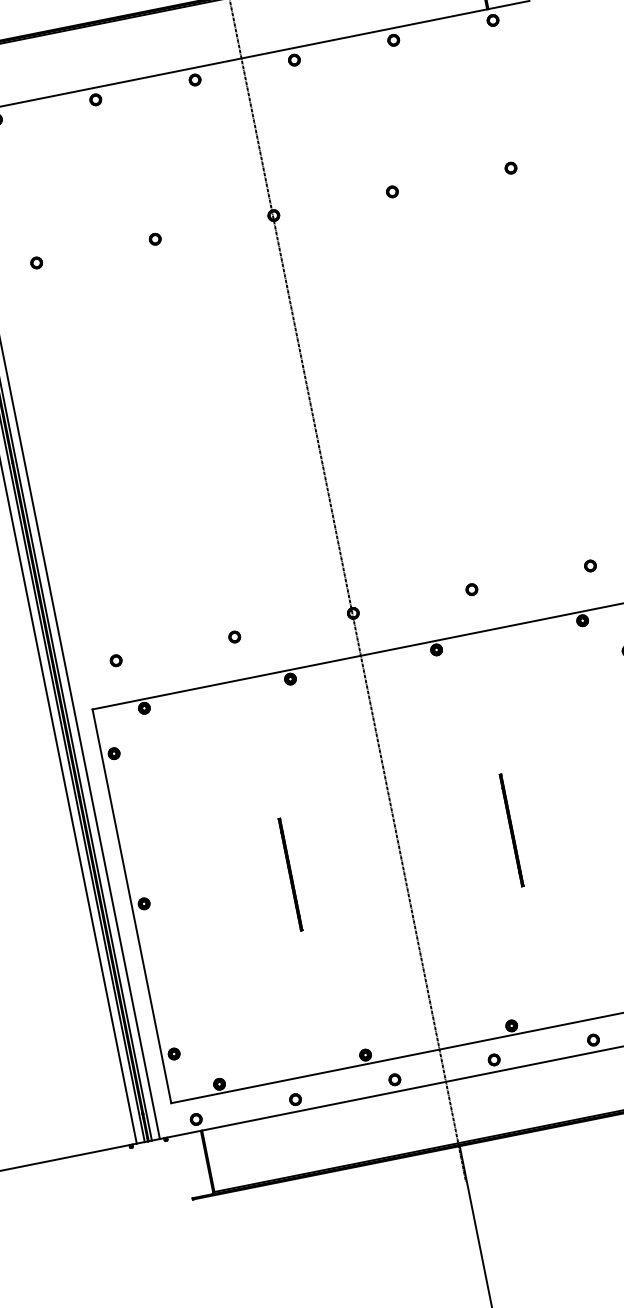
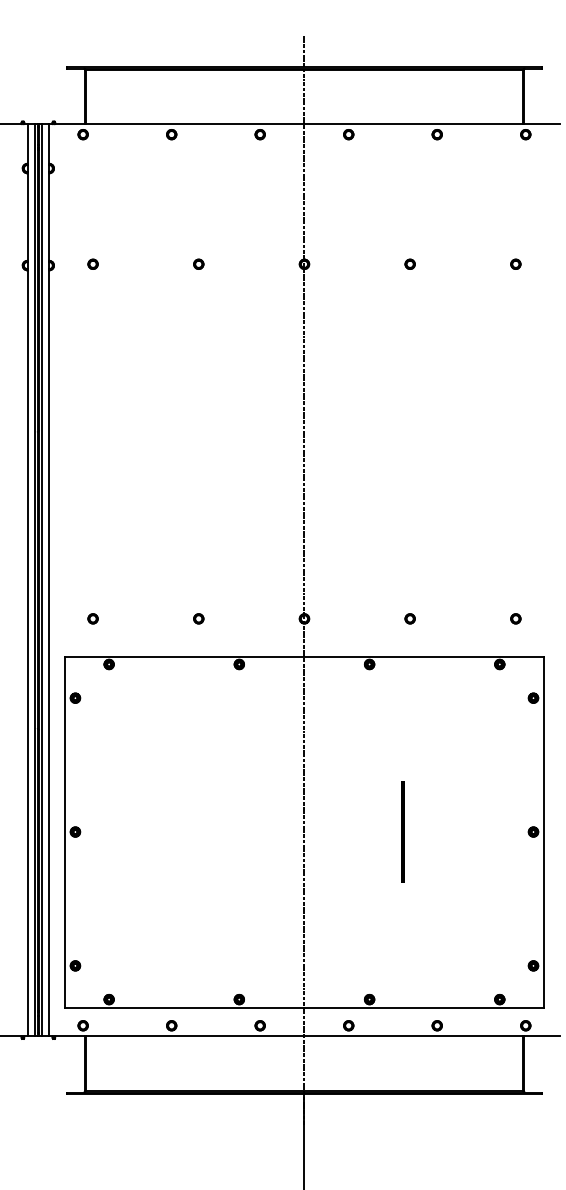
line: (289, 874) -> (205, 831), removed

